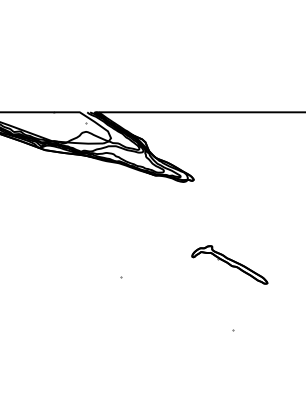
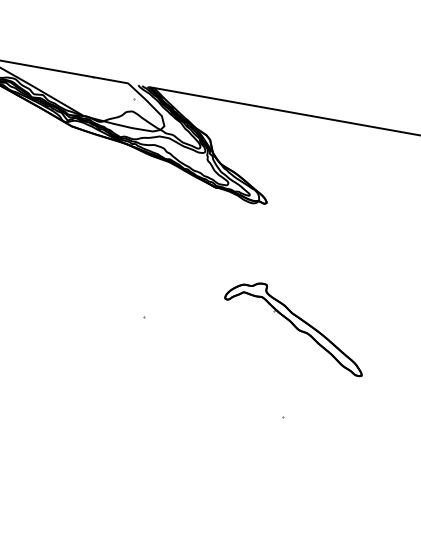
part: (229, 264) -> (294, 326), size x1.43

